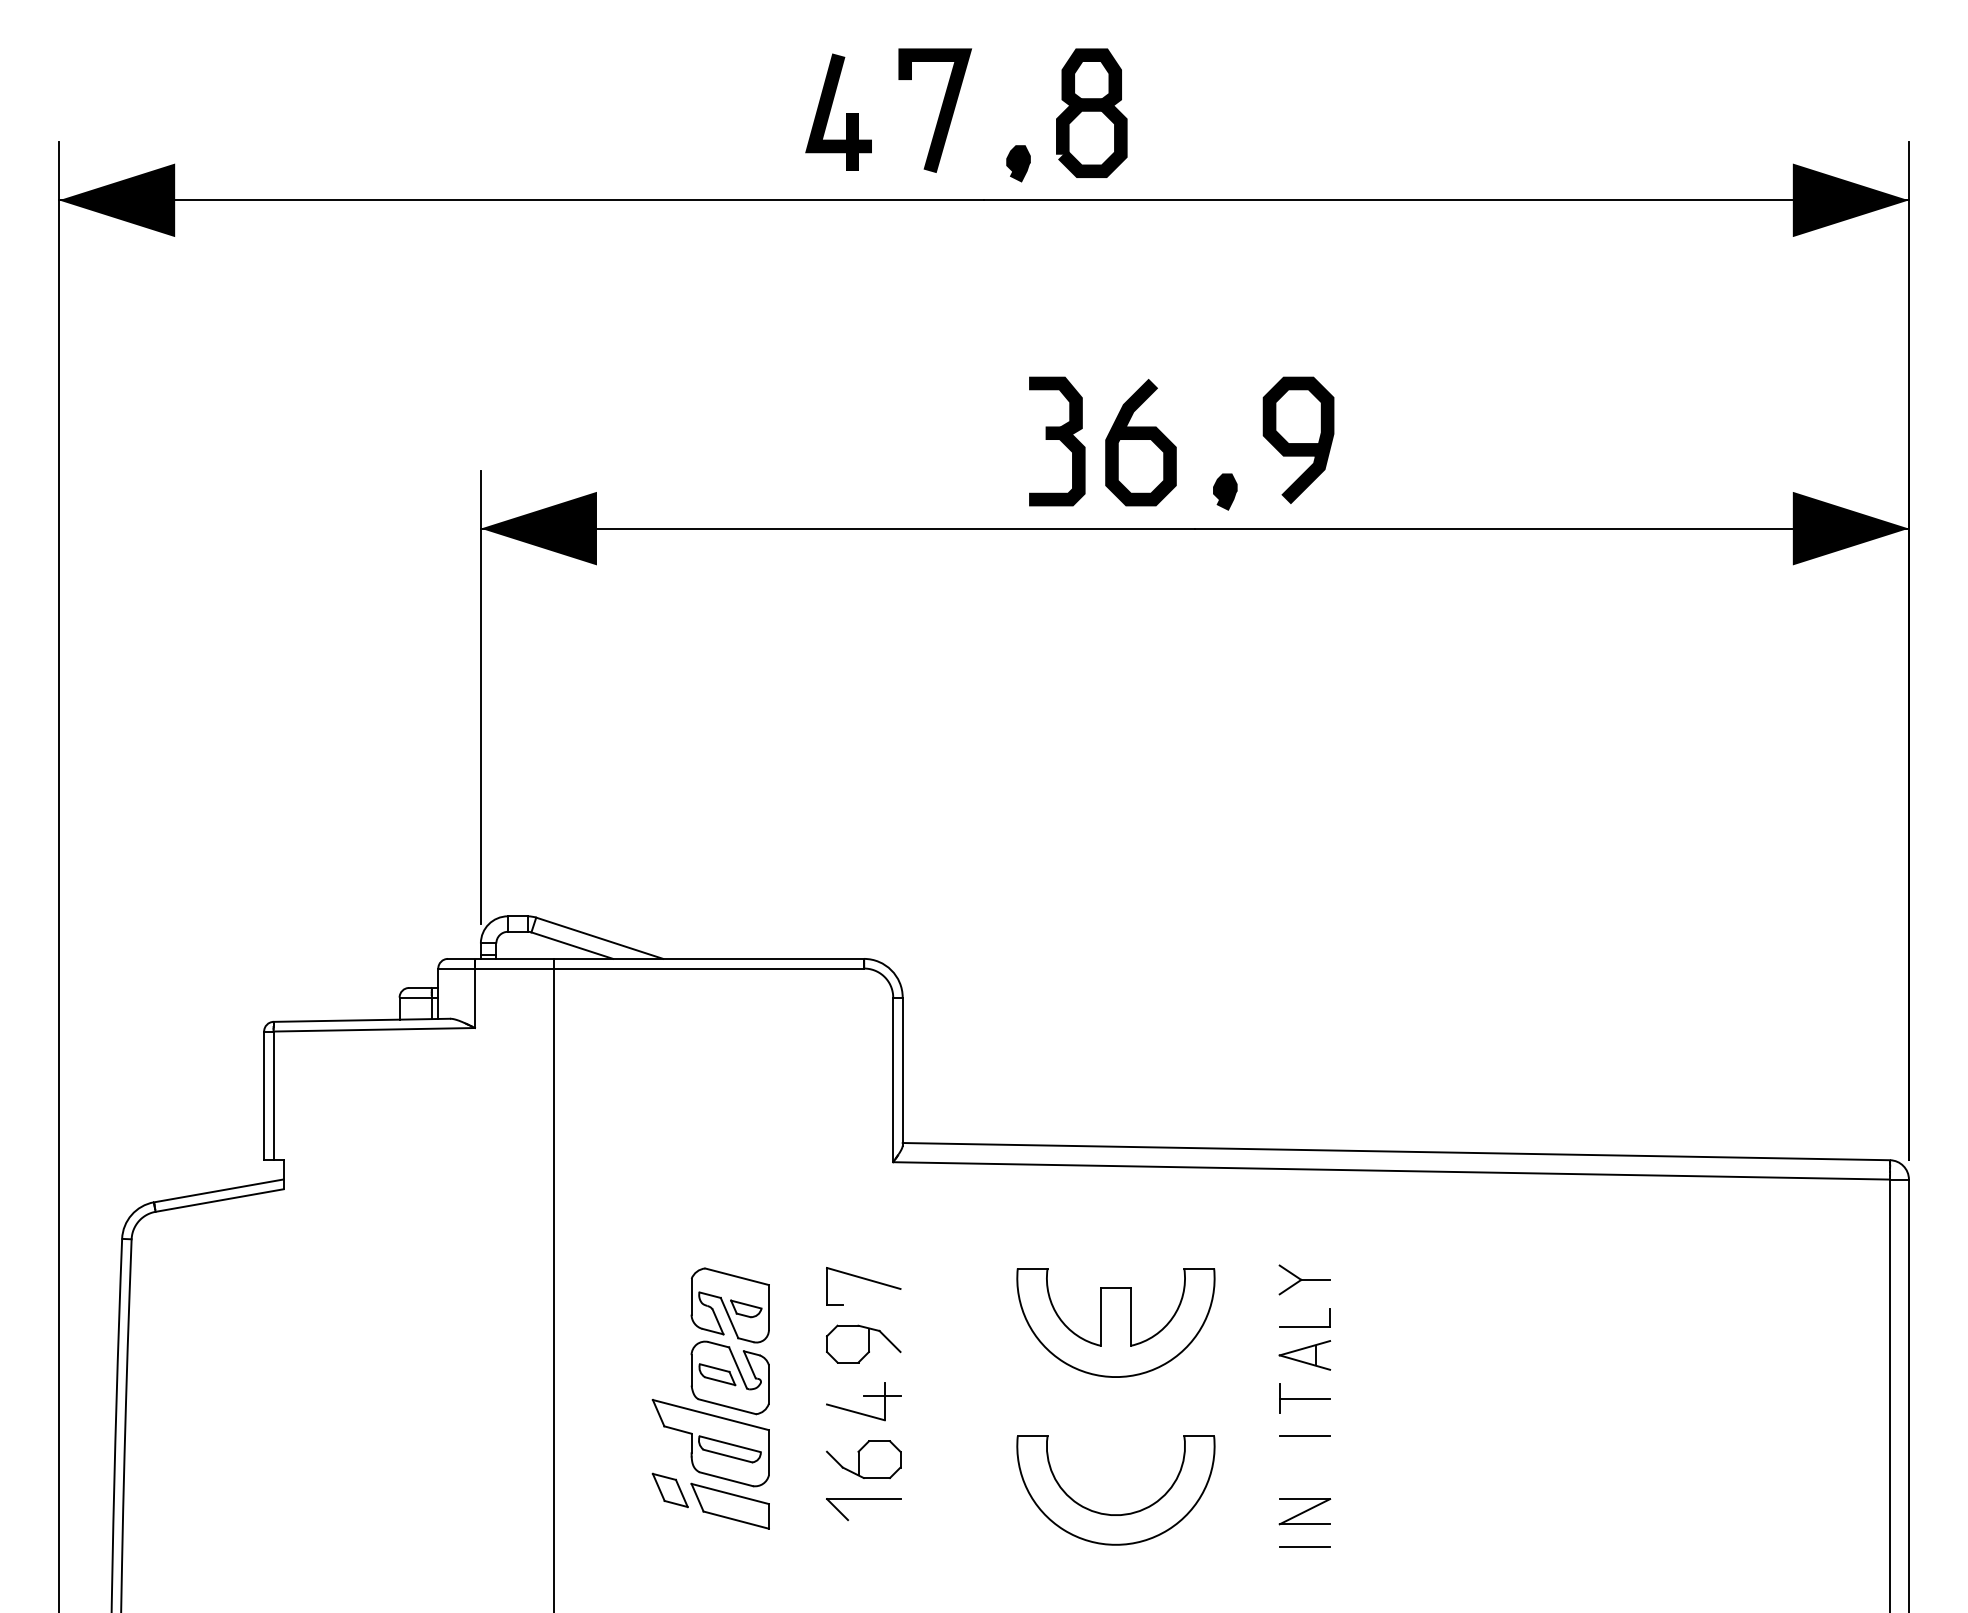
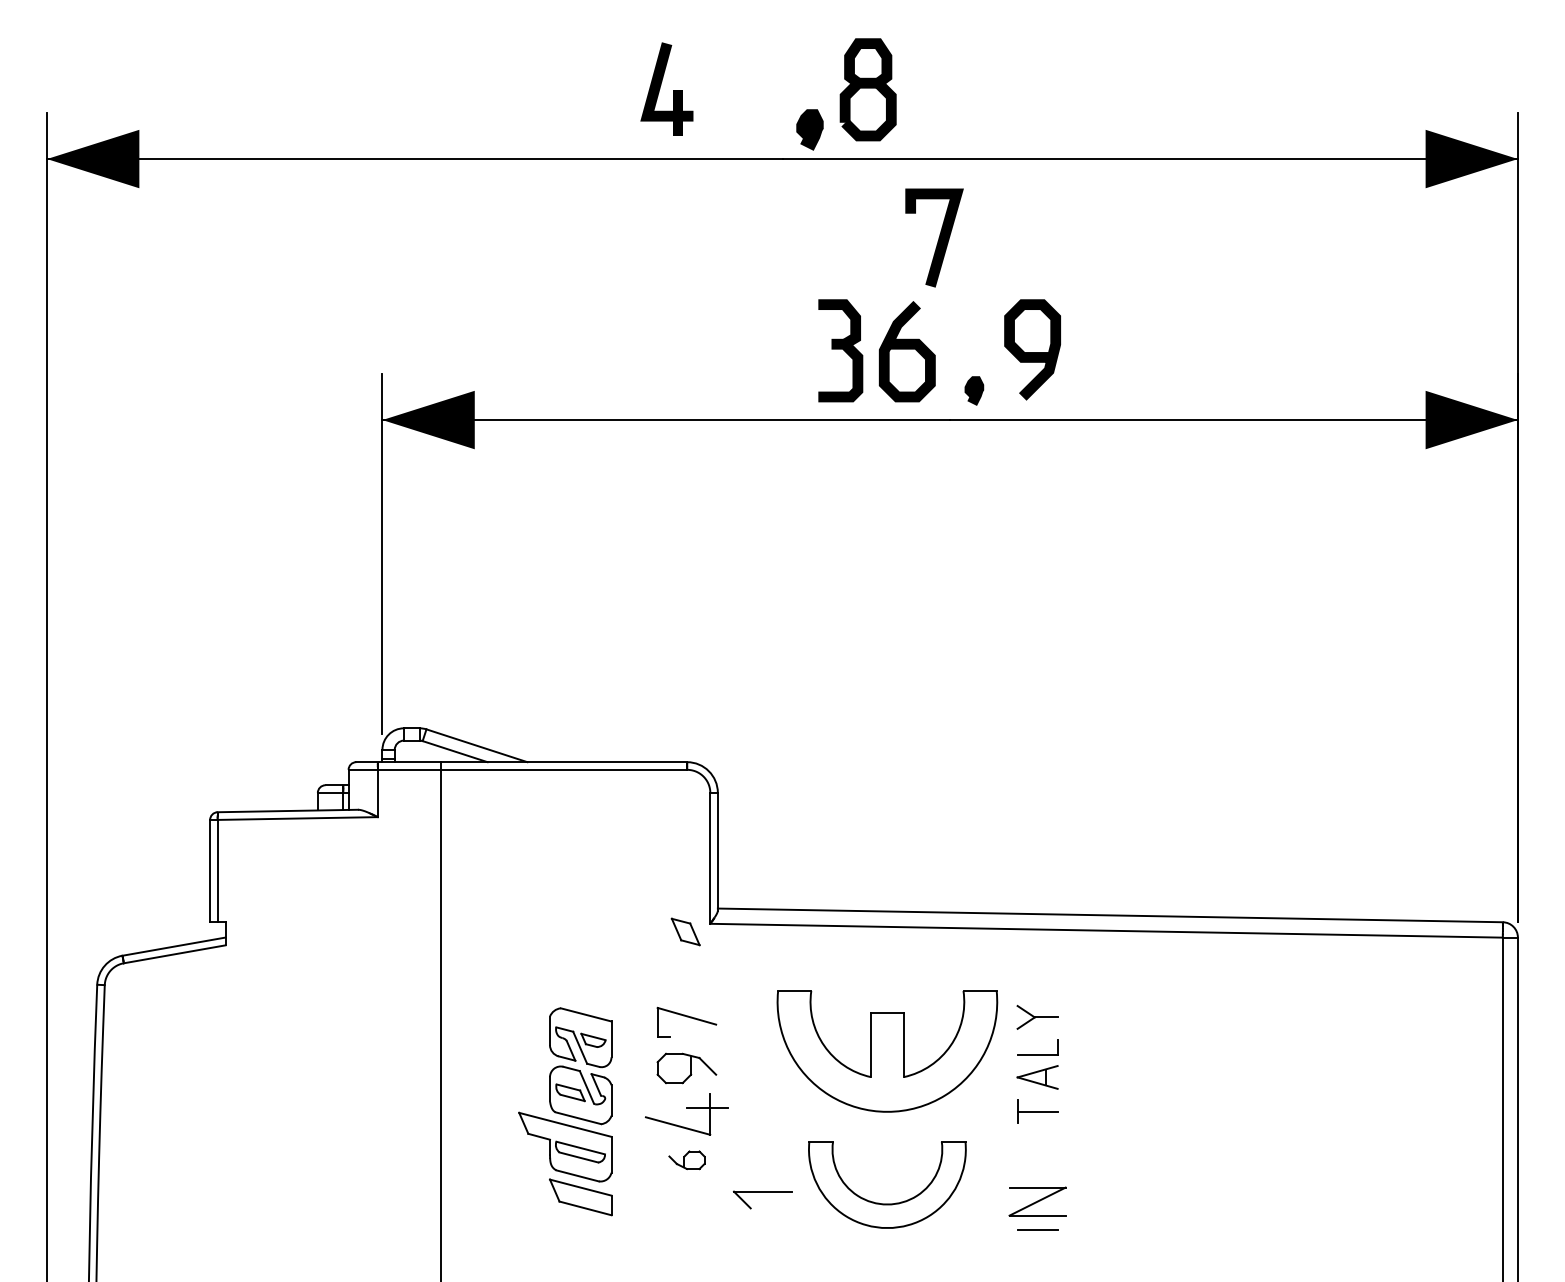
line: (939, 112) -> (937, 239), moved
part: (1018, 163) -> (809, 129), size x1.4
part: (1115, 1322) -> (887, 1051), size x1.4
part: (863, 1401) -> (686, 1114), size x1.4
line: (1304, 1435) -> (1037, 1141), removed
part: (863, 1459) -> (686, 1160), size x0.6
part: (669, 1490) -> (685, 932), moved
part: (863, 1499) -> (763, 1192), moved
part: (1304, 1511) -> (1037, 1201), size x1.4

